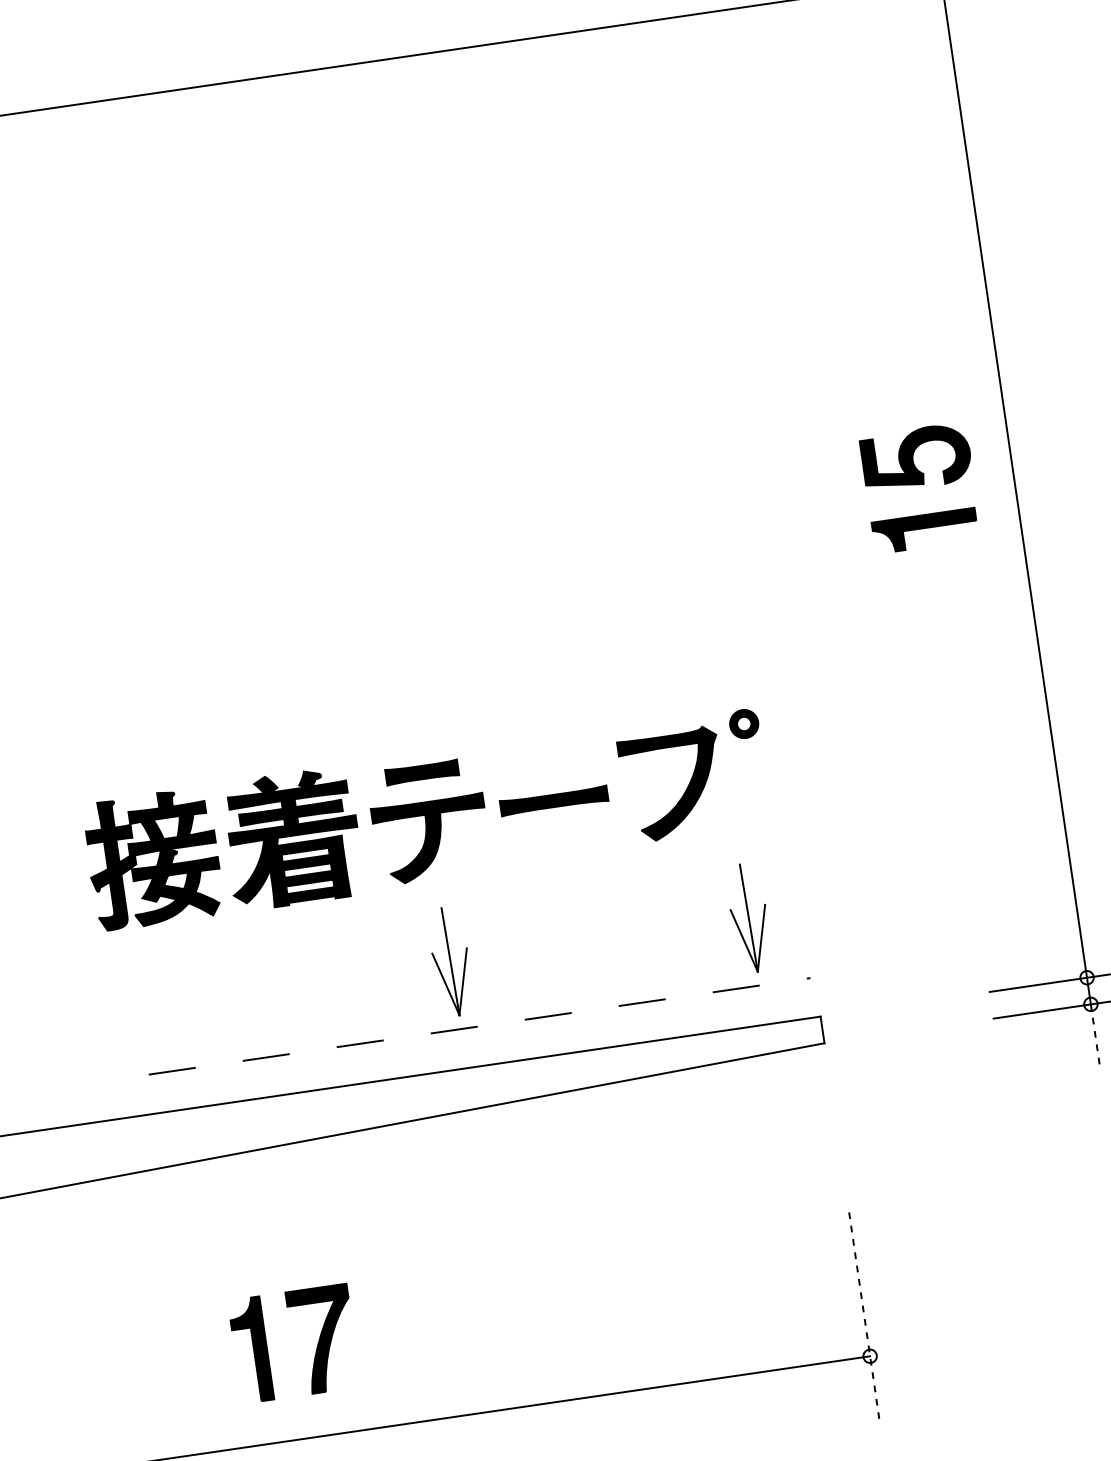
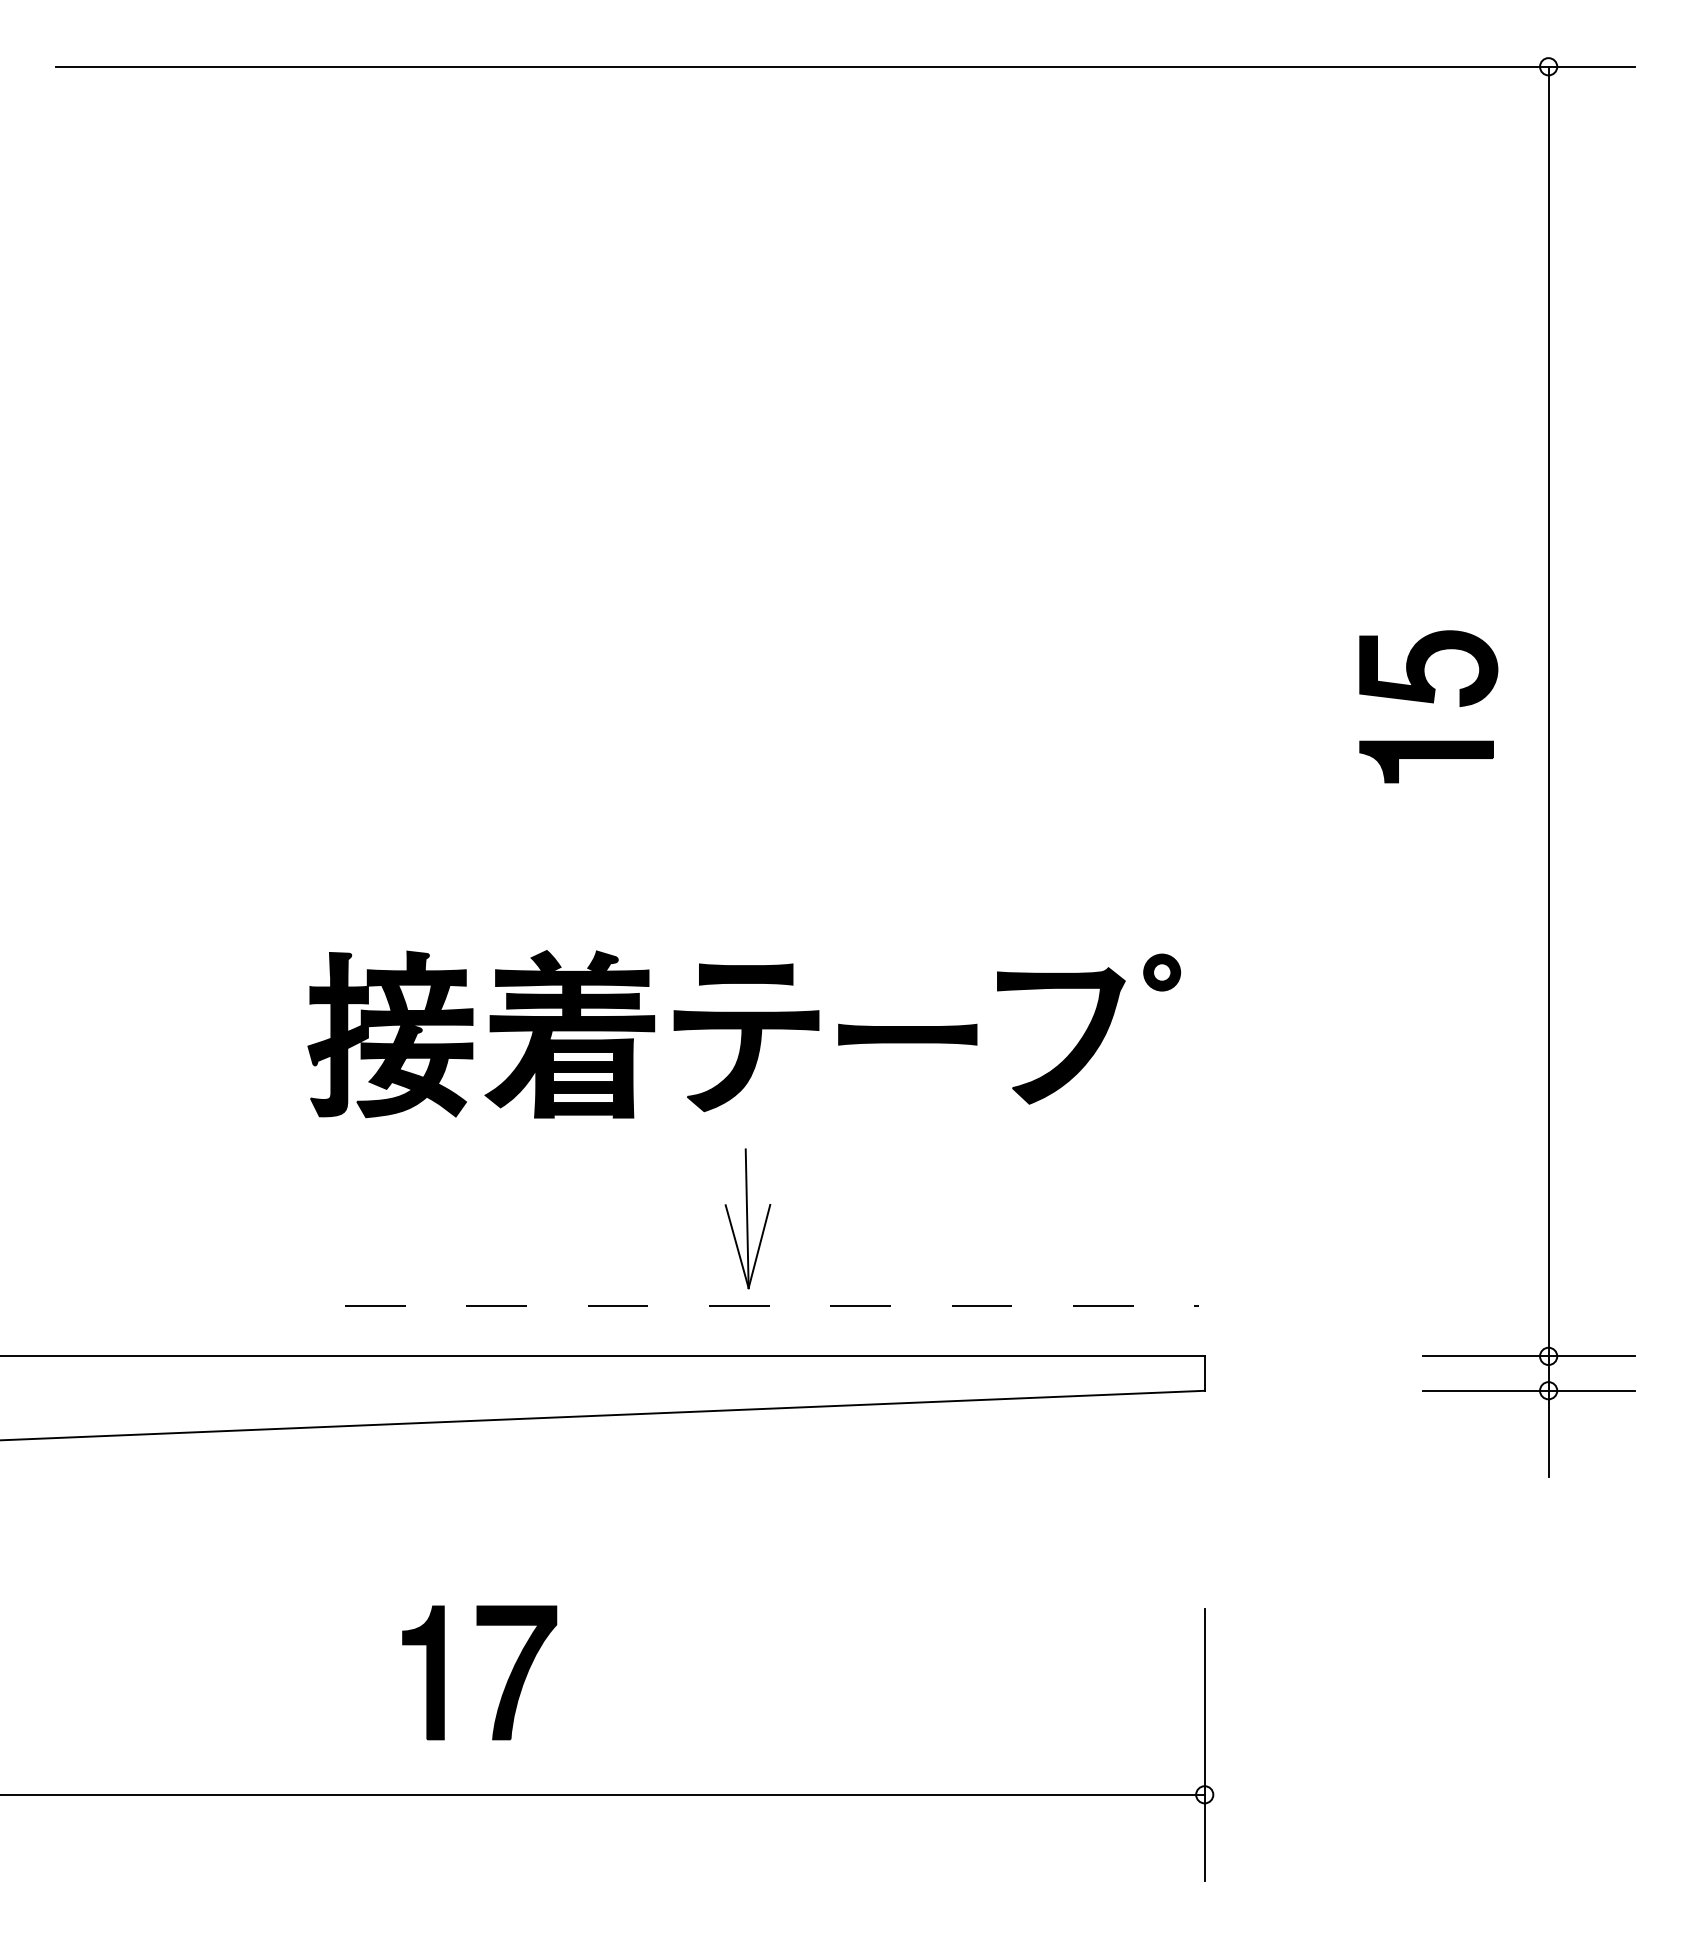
part: (749, 917) -> (1132, 1218), removed
line: (1095, 1037) -> (1548, 1433), dashed -> solid
line: (864, 1317) -> (1204, 1744), dashed -> solid

